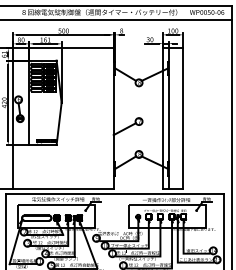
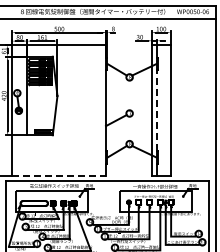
line: (168, 118) -> (157, 110), solid -> dashed
line: (63, 189) -> (59, 176), solid -> dashed

